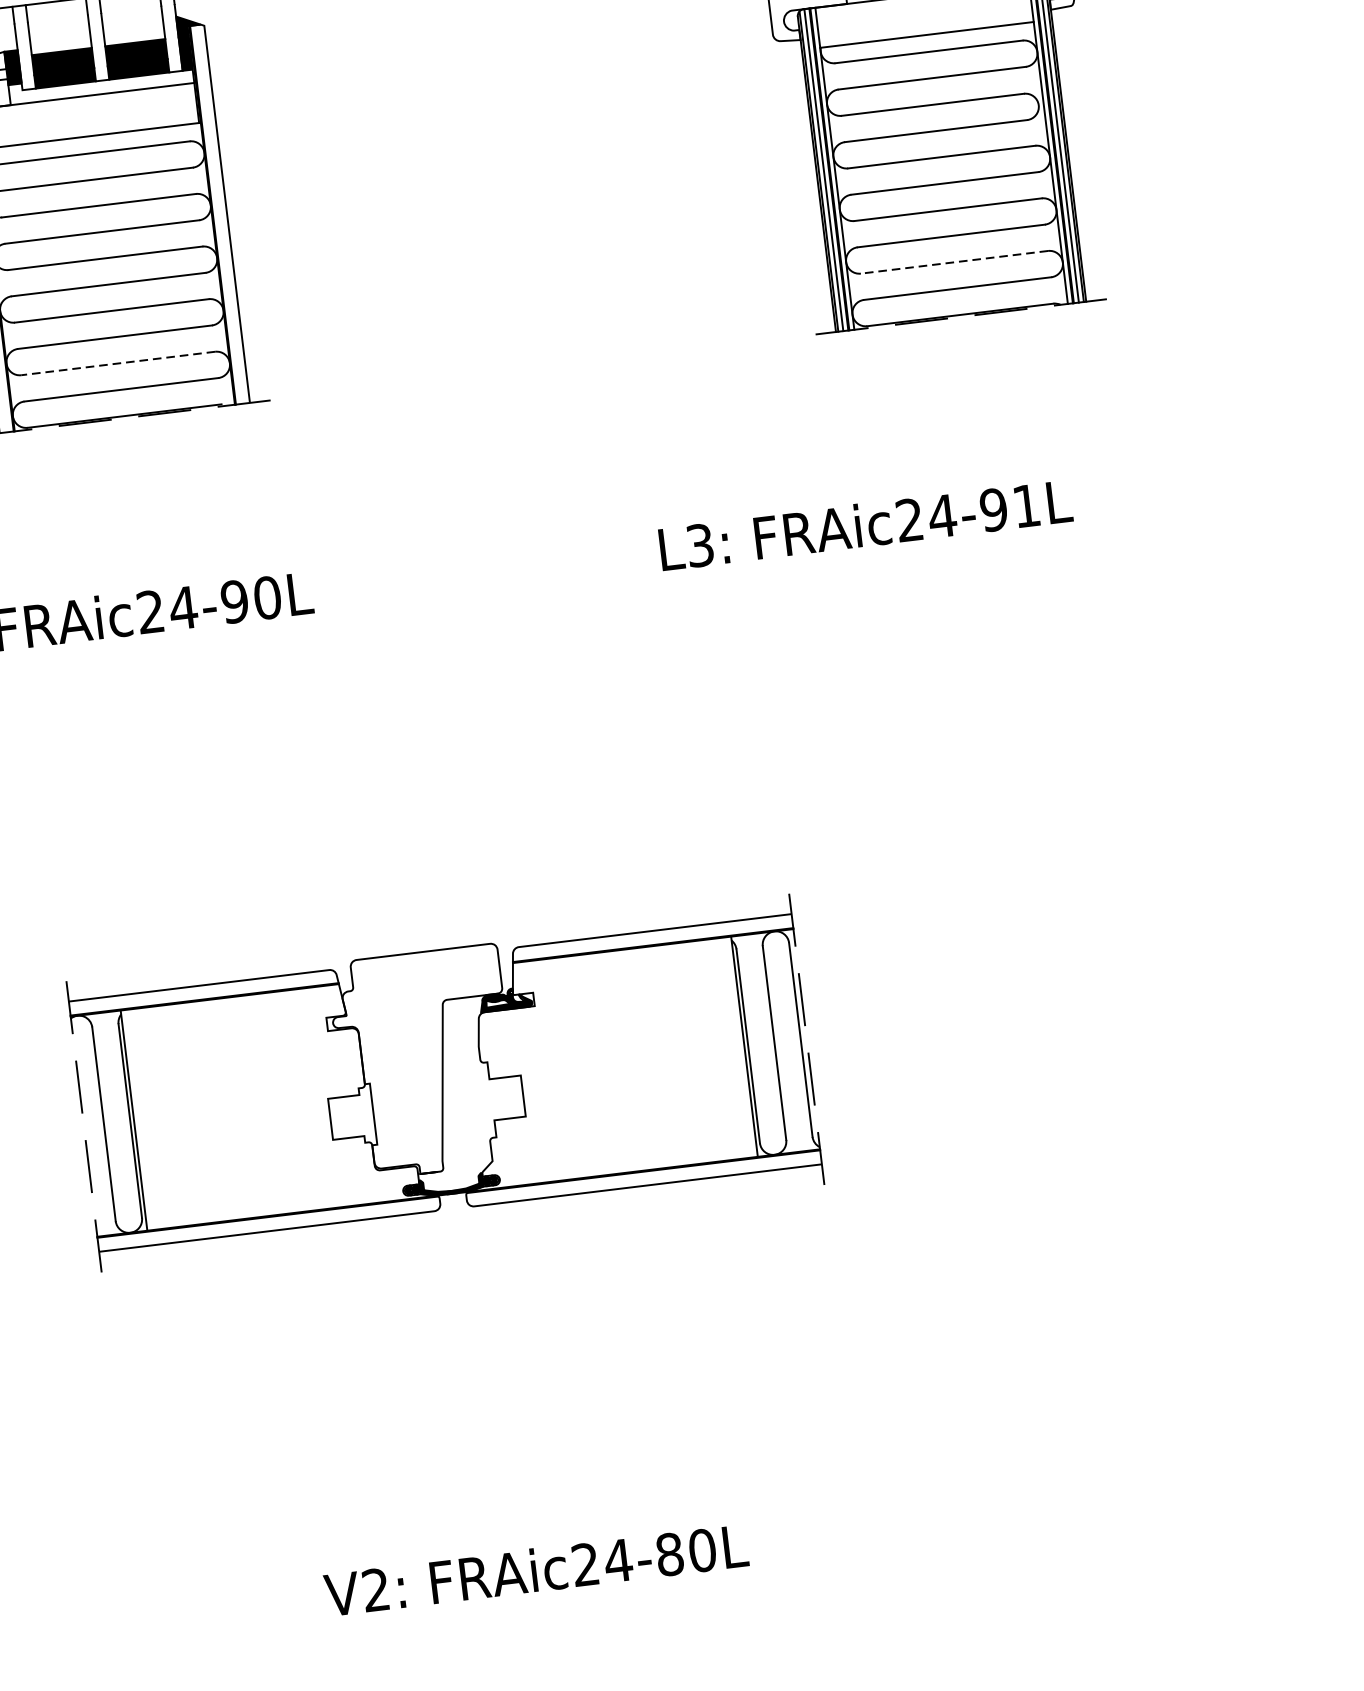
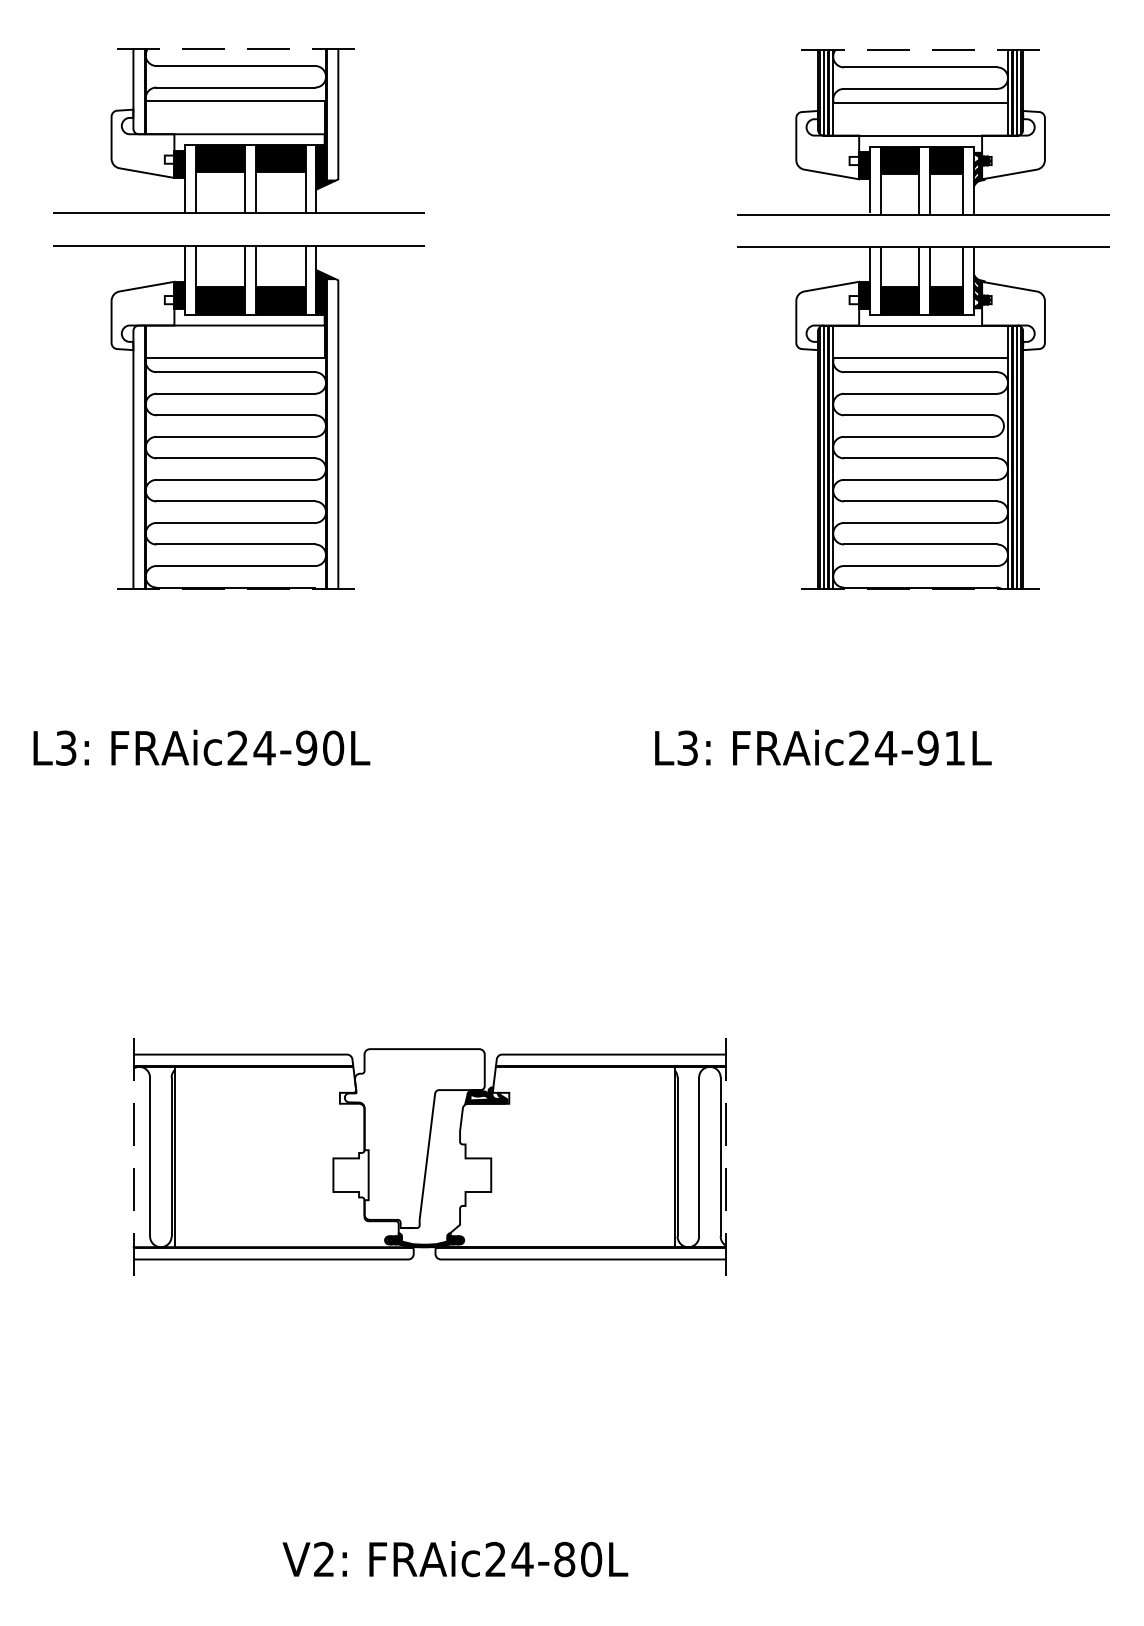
line: (954, 262) -> (920, 544), dashed -> solid
line: (117, 363) -> (235, 544), dashed -> solid

